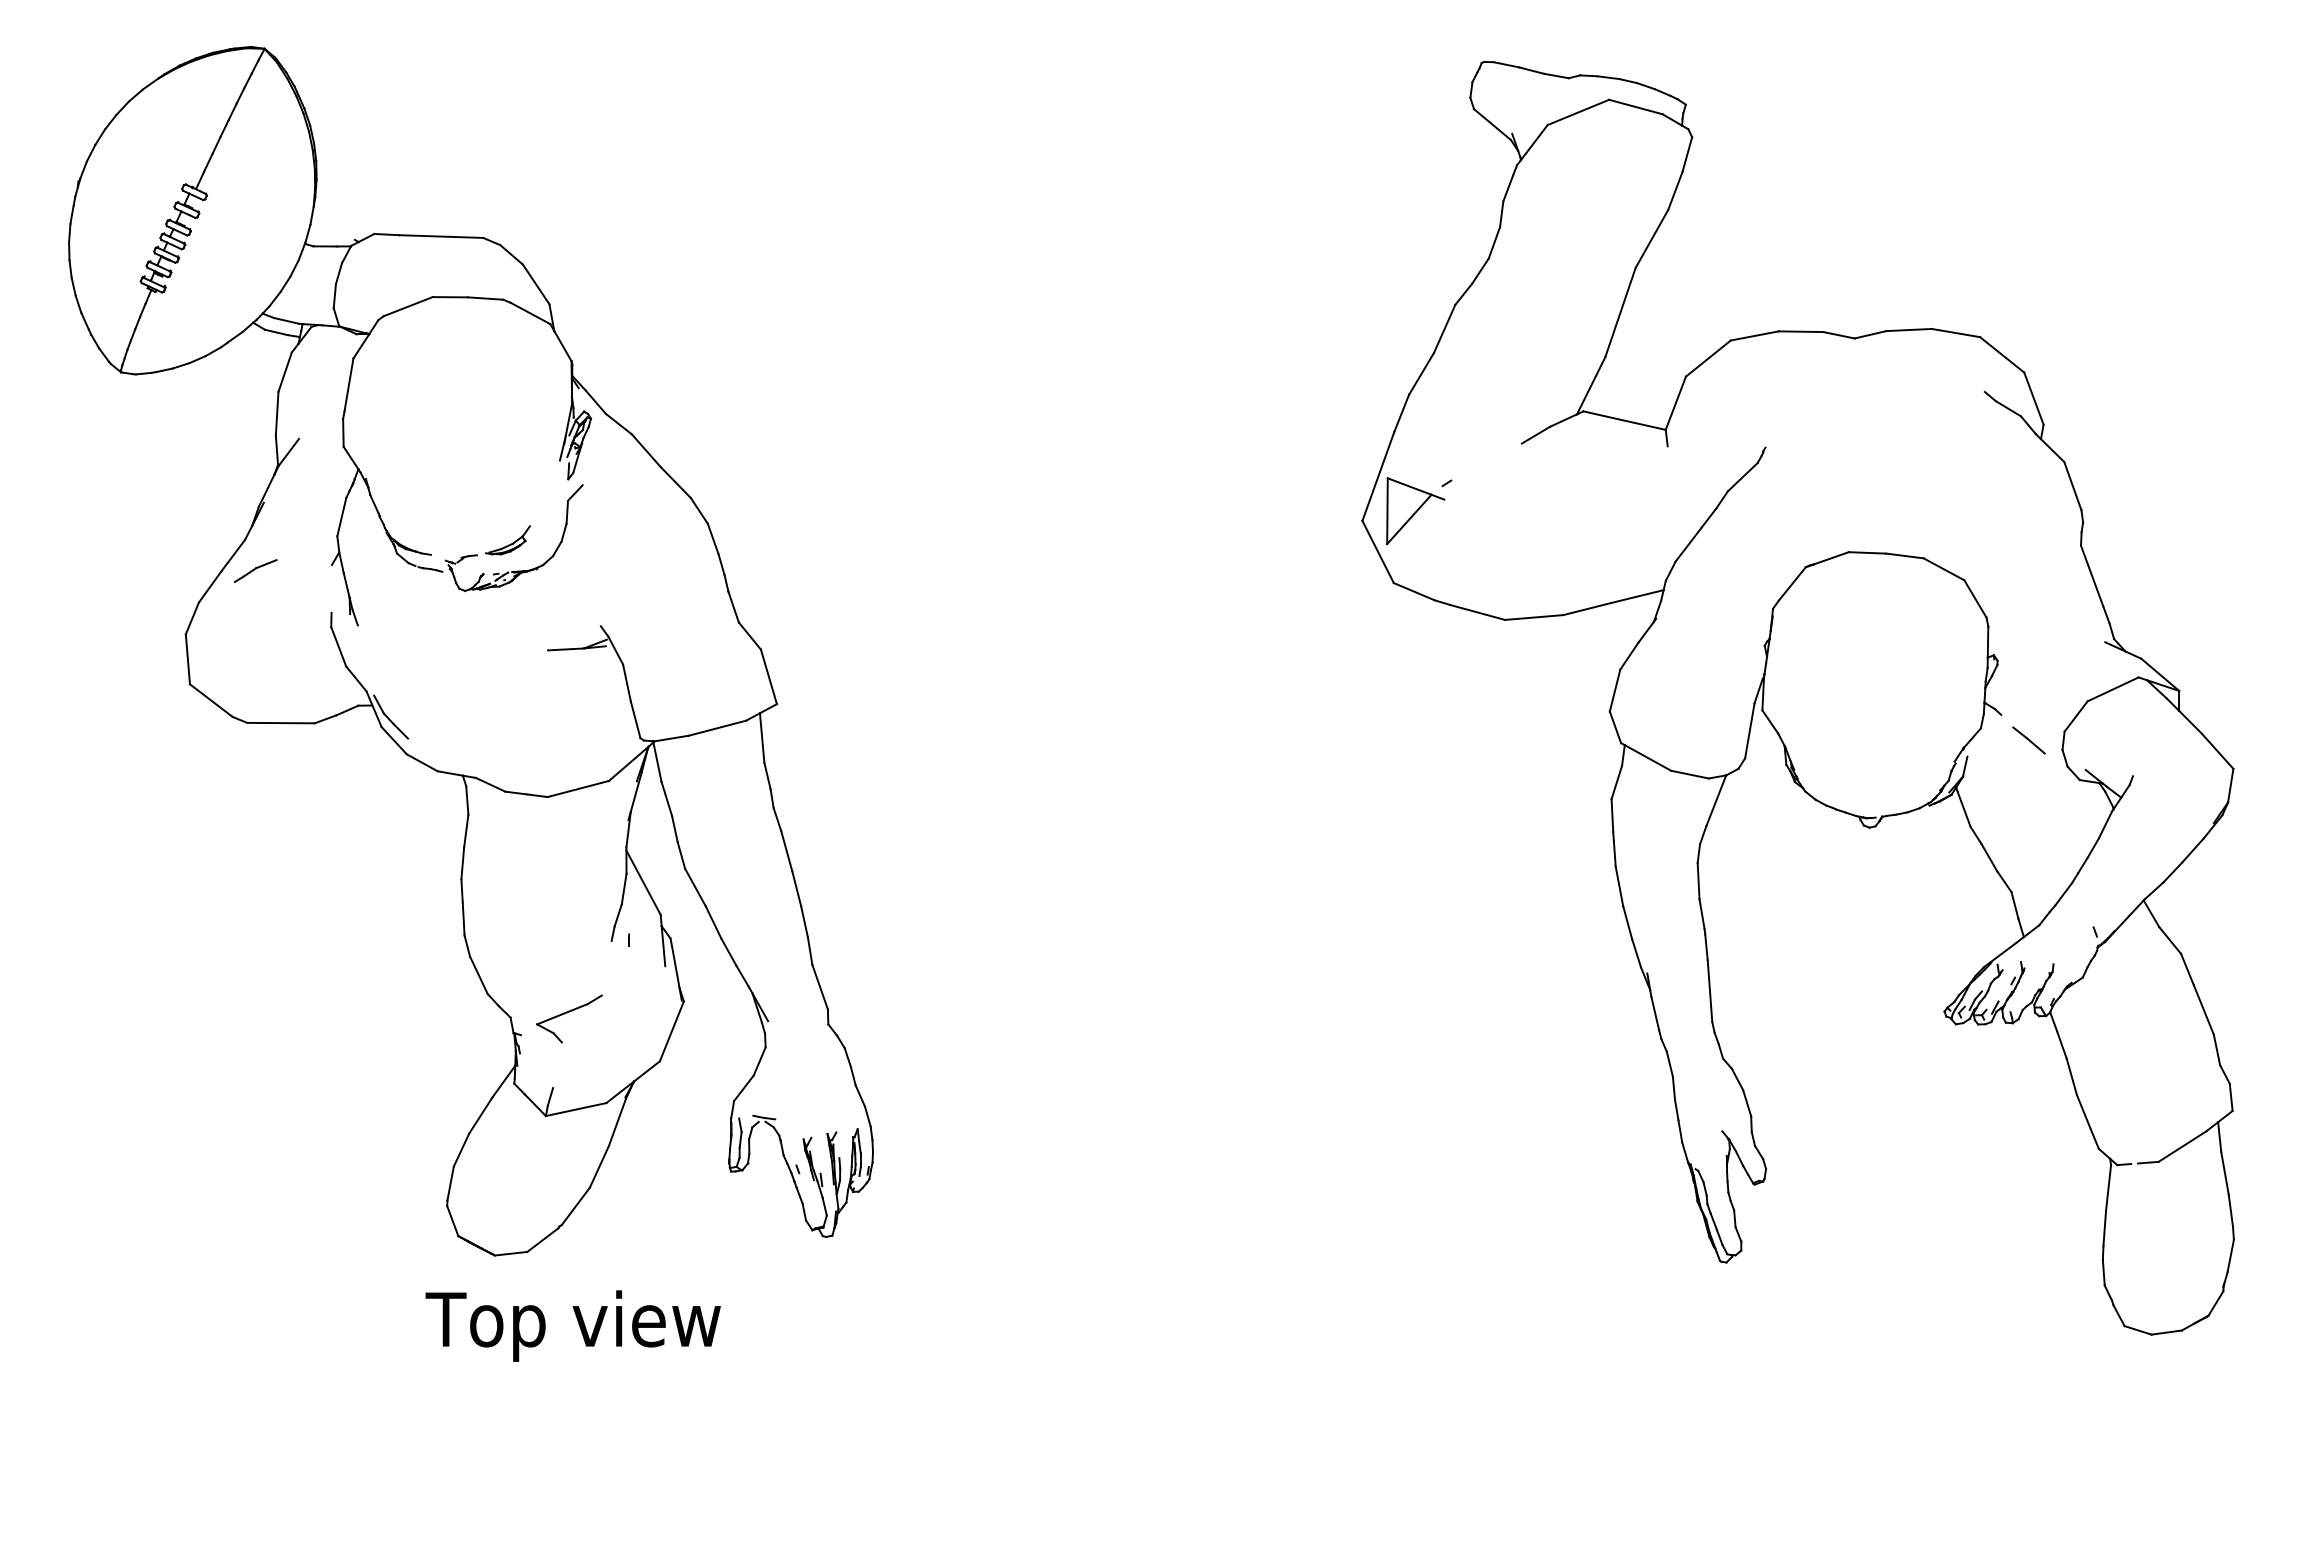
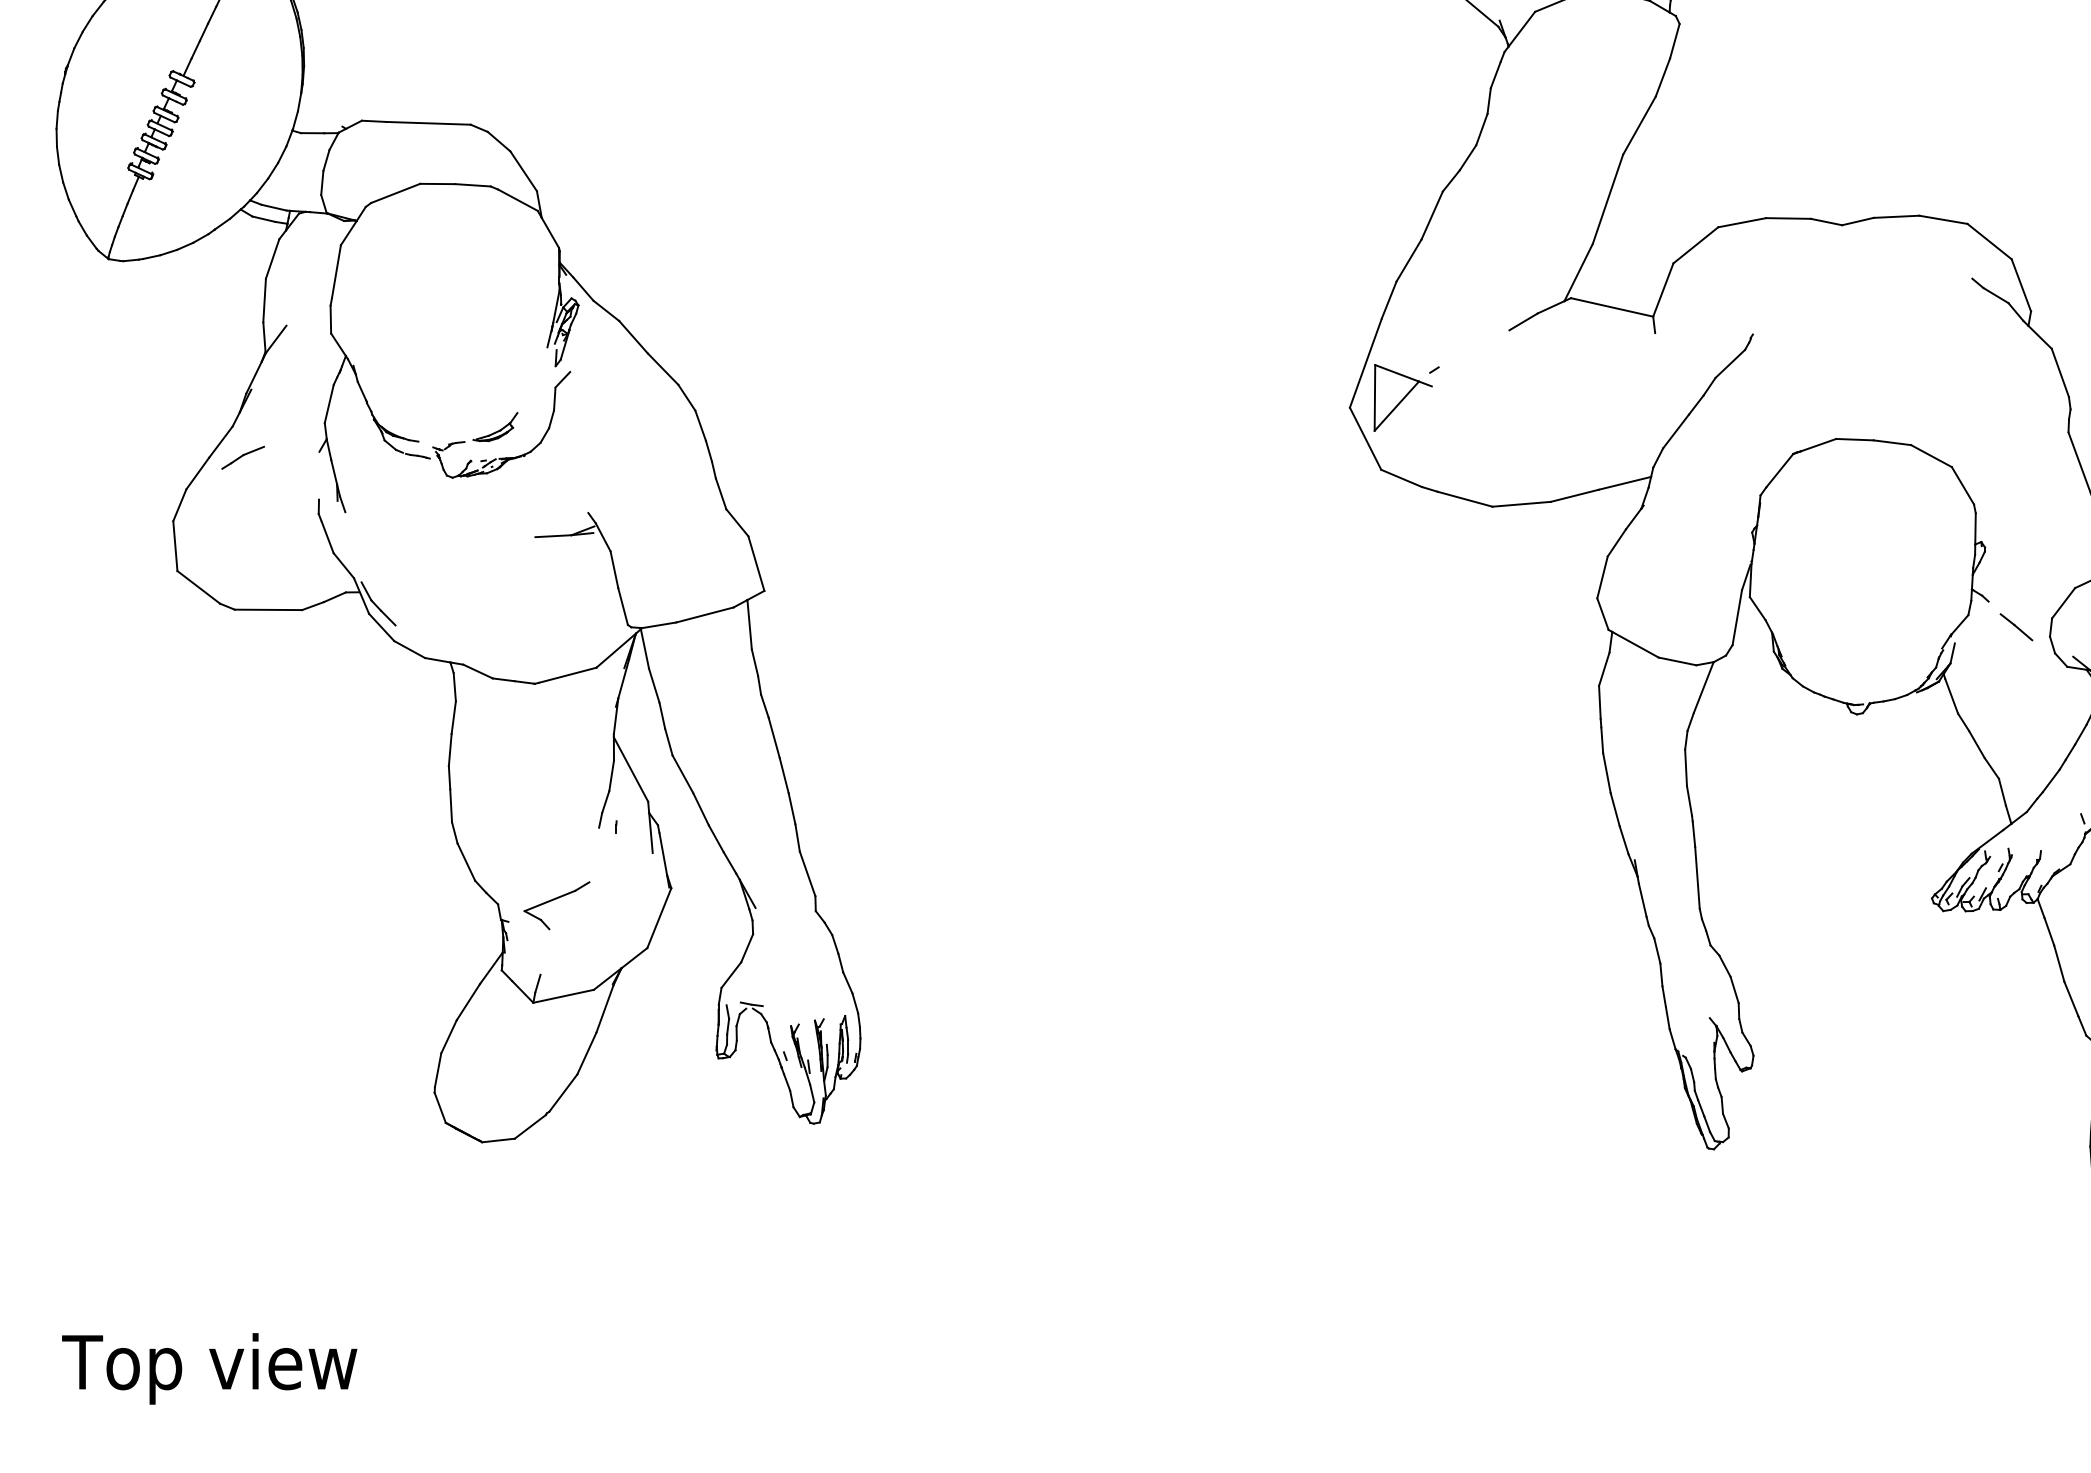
text: (572, 1325) -> (208, 1368), moved

